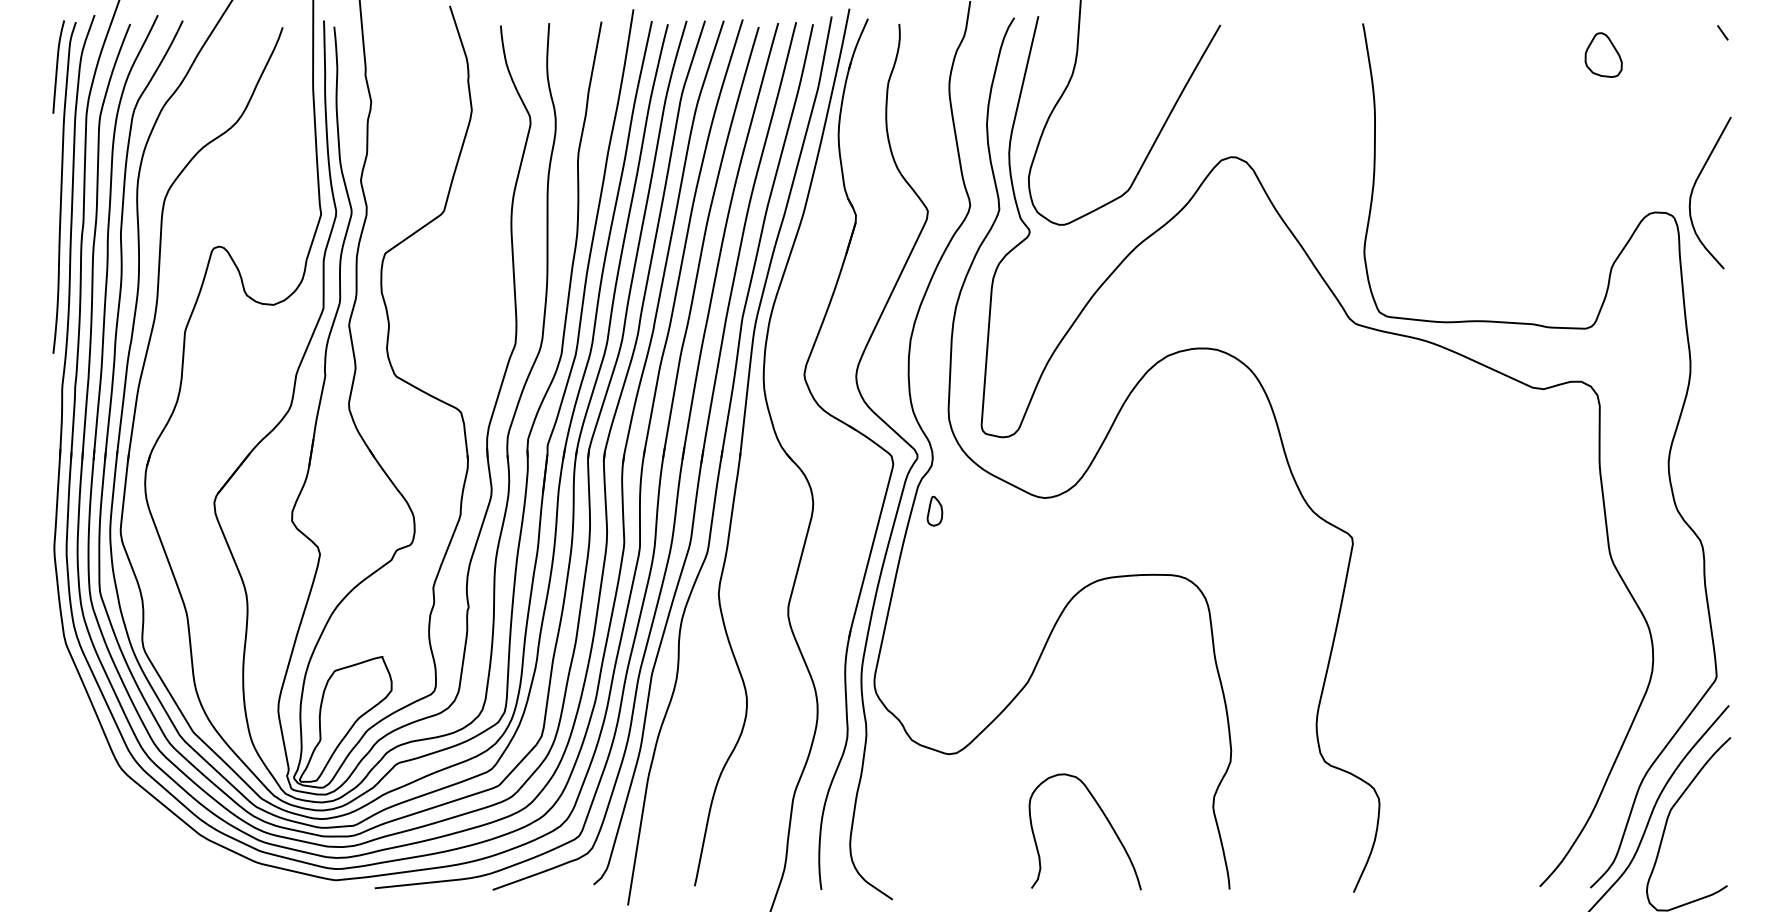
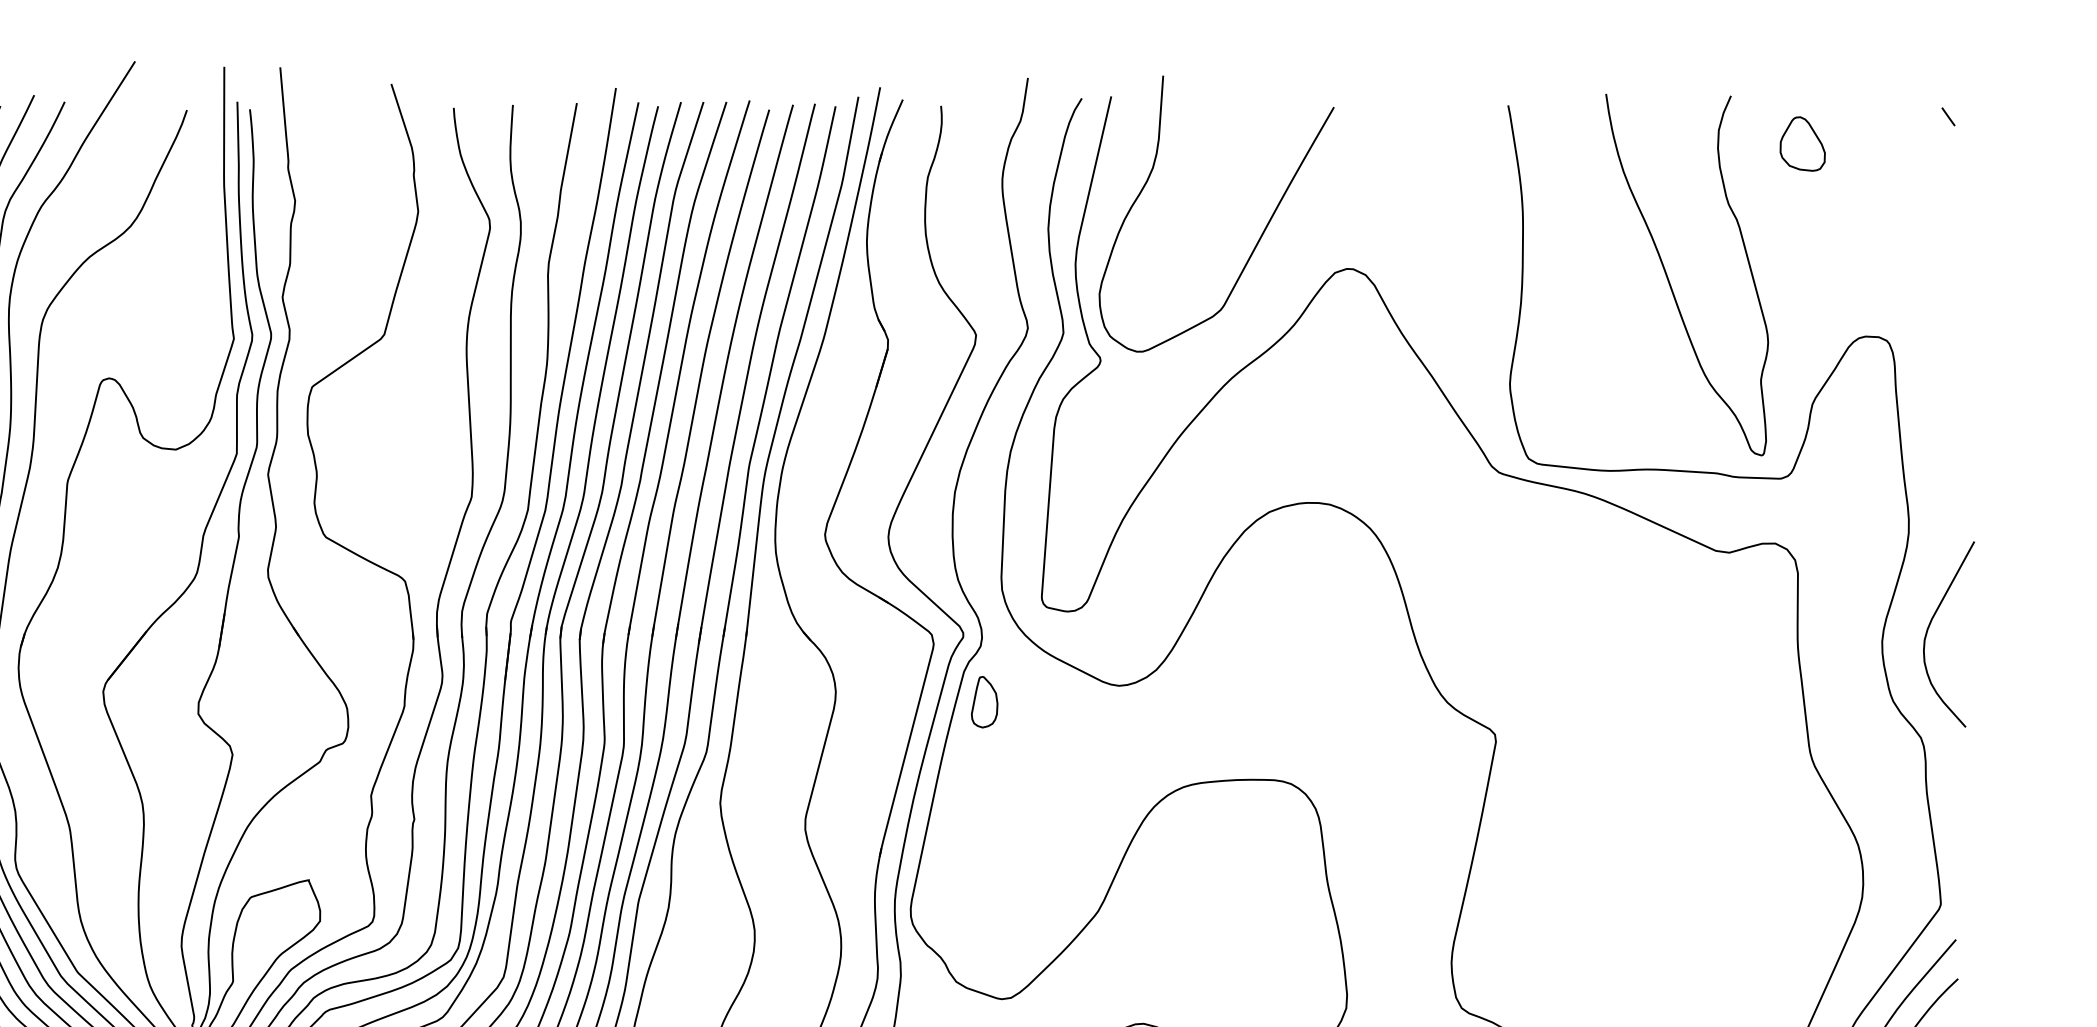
curve: (1495, 167) -> (1670, 281), added
curve: (1695, 185) -> (1930, 625), moved
part: (934, 510) -> (984, 701), size x1.43

